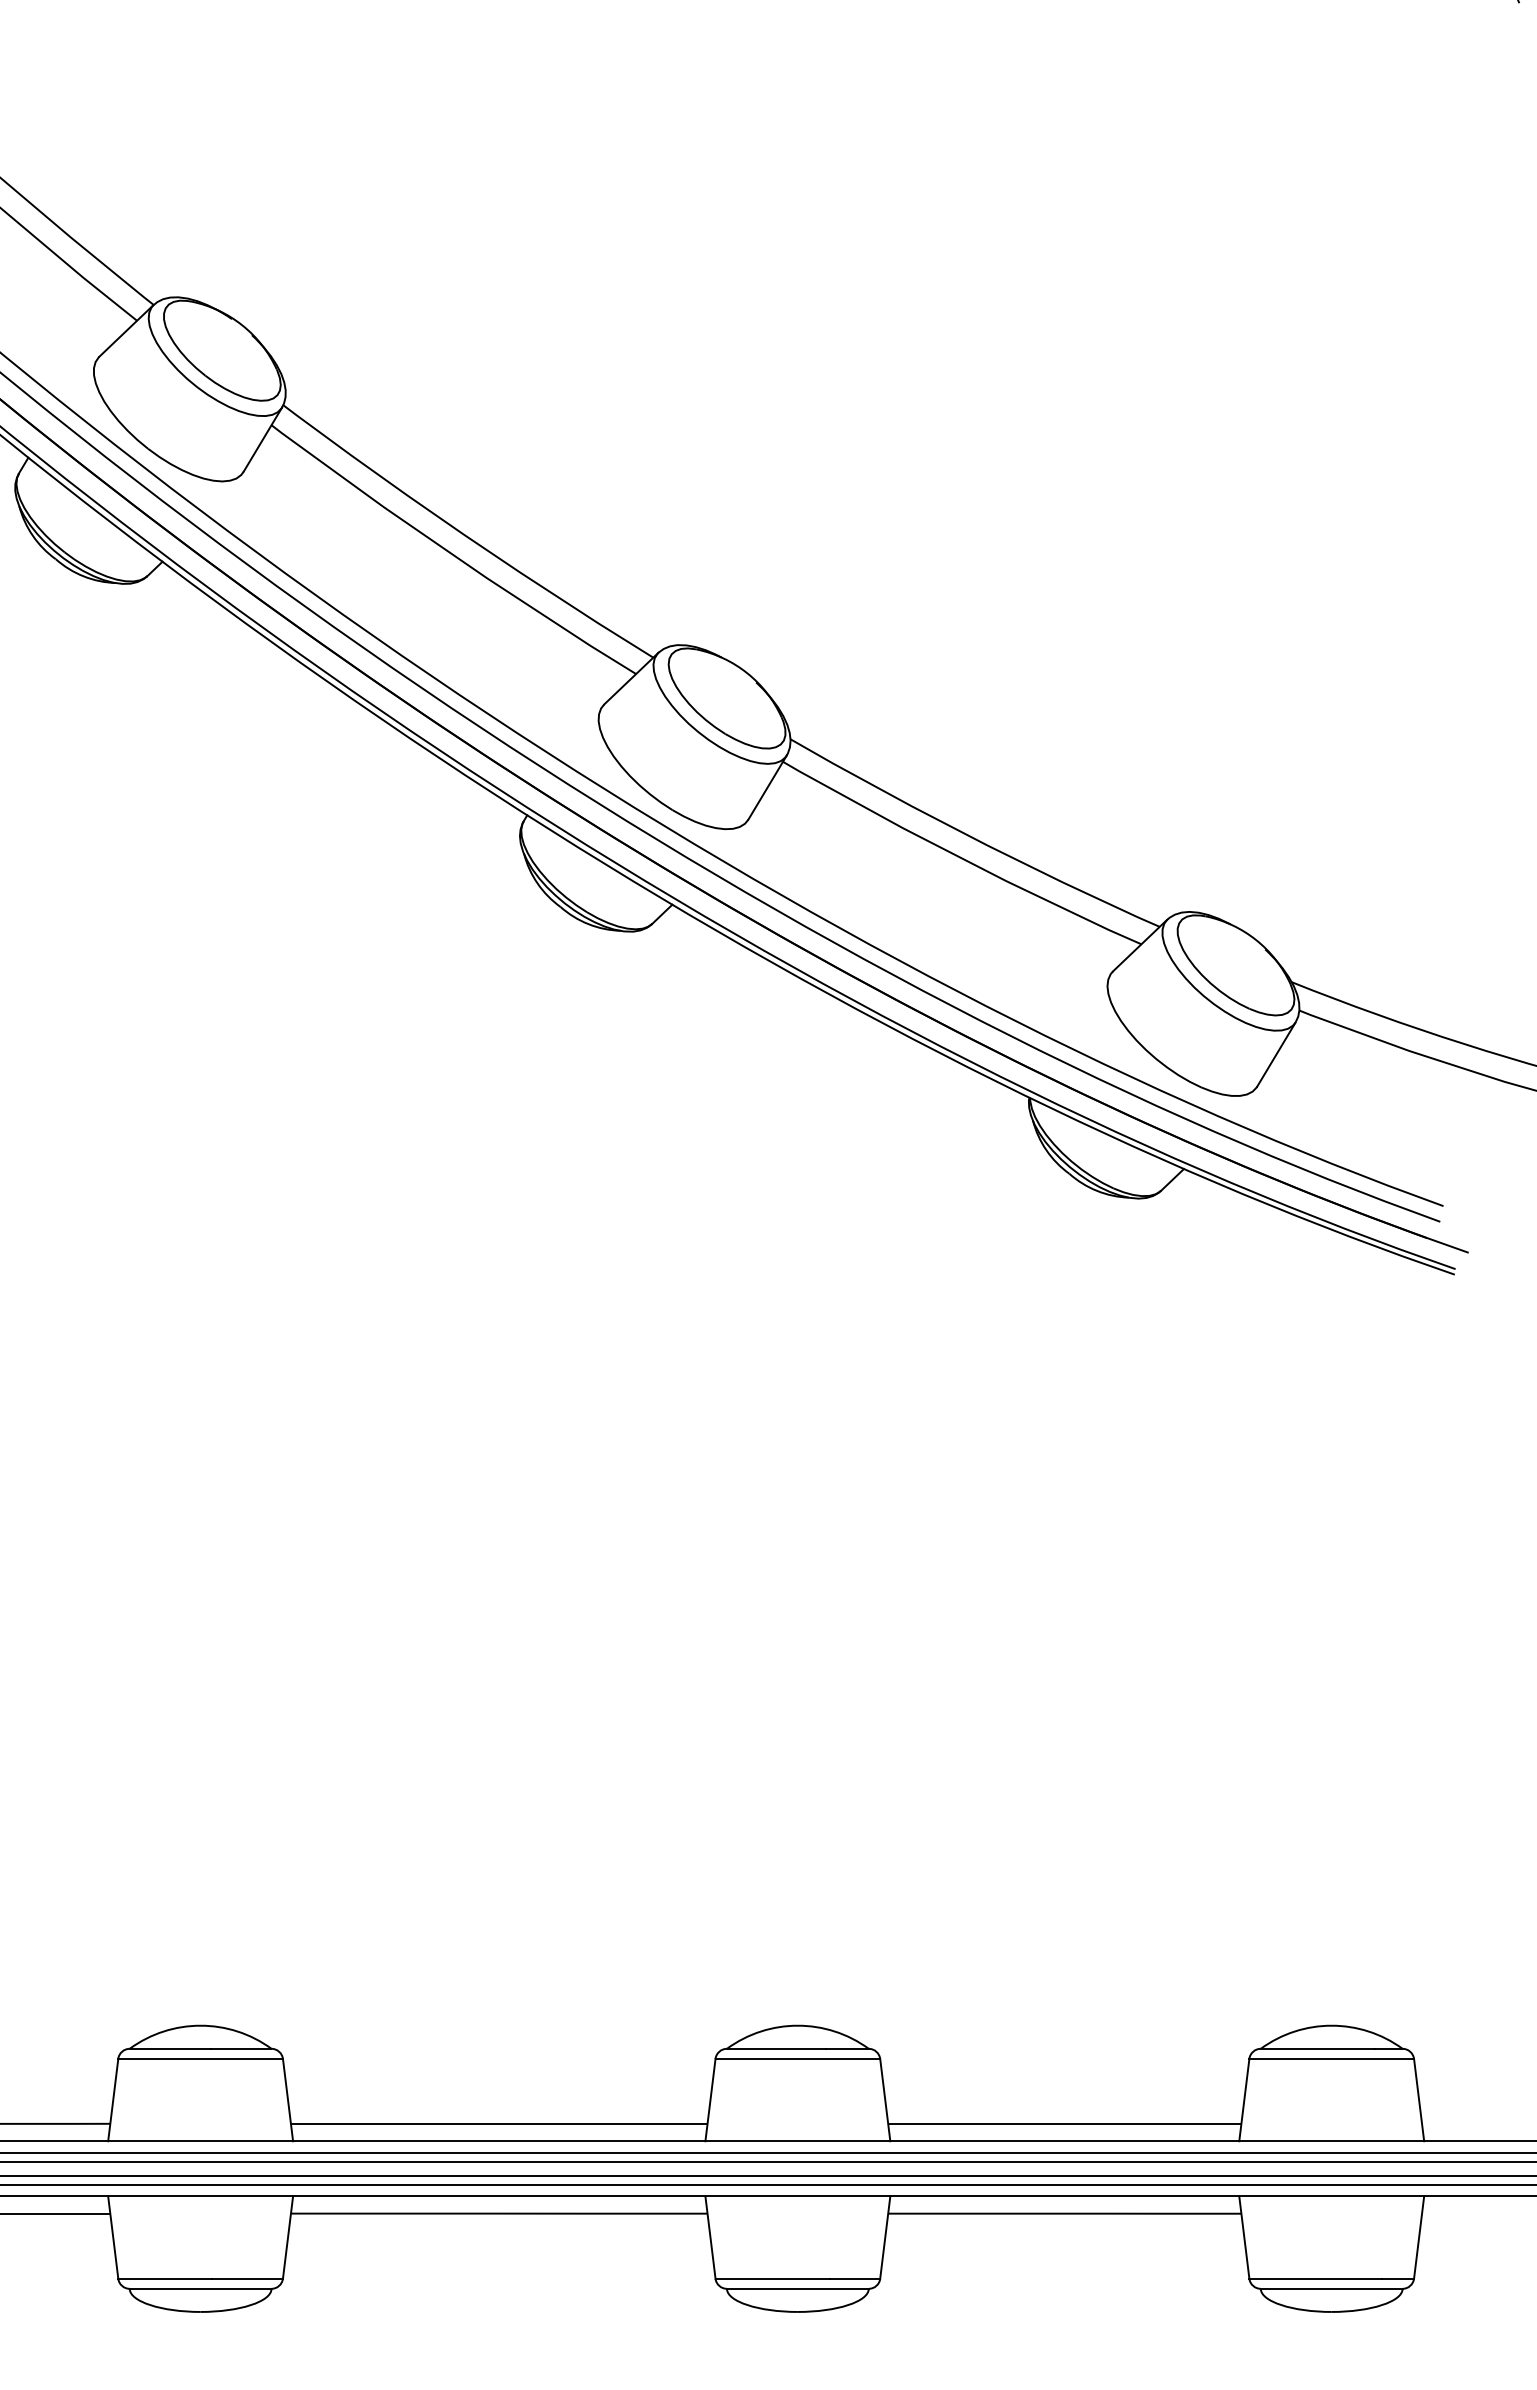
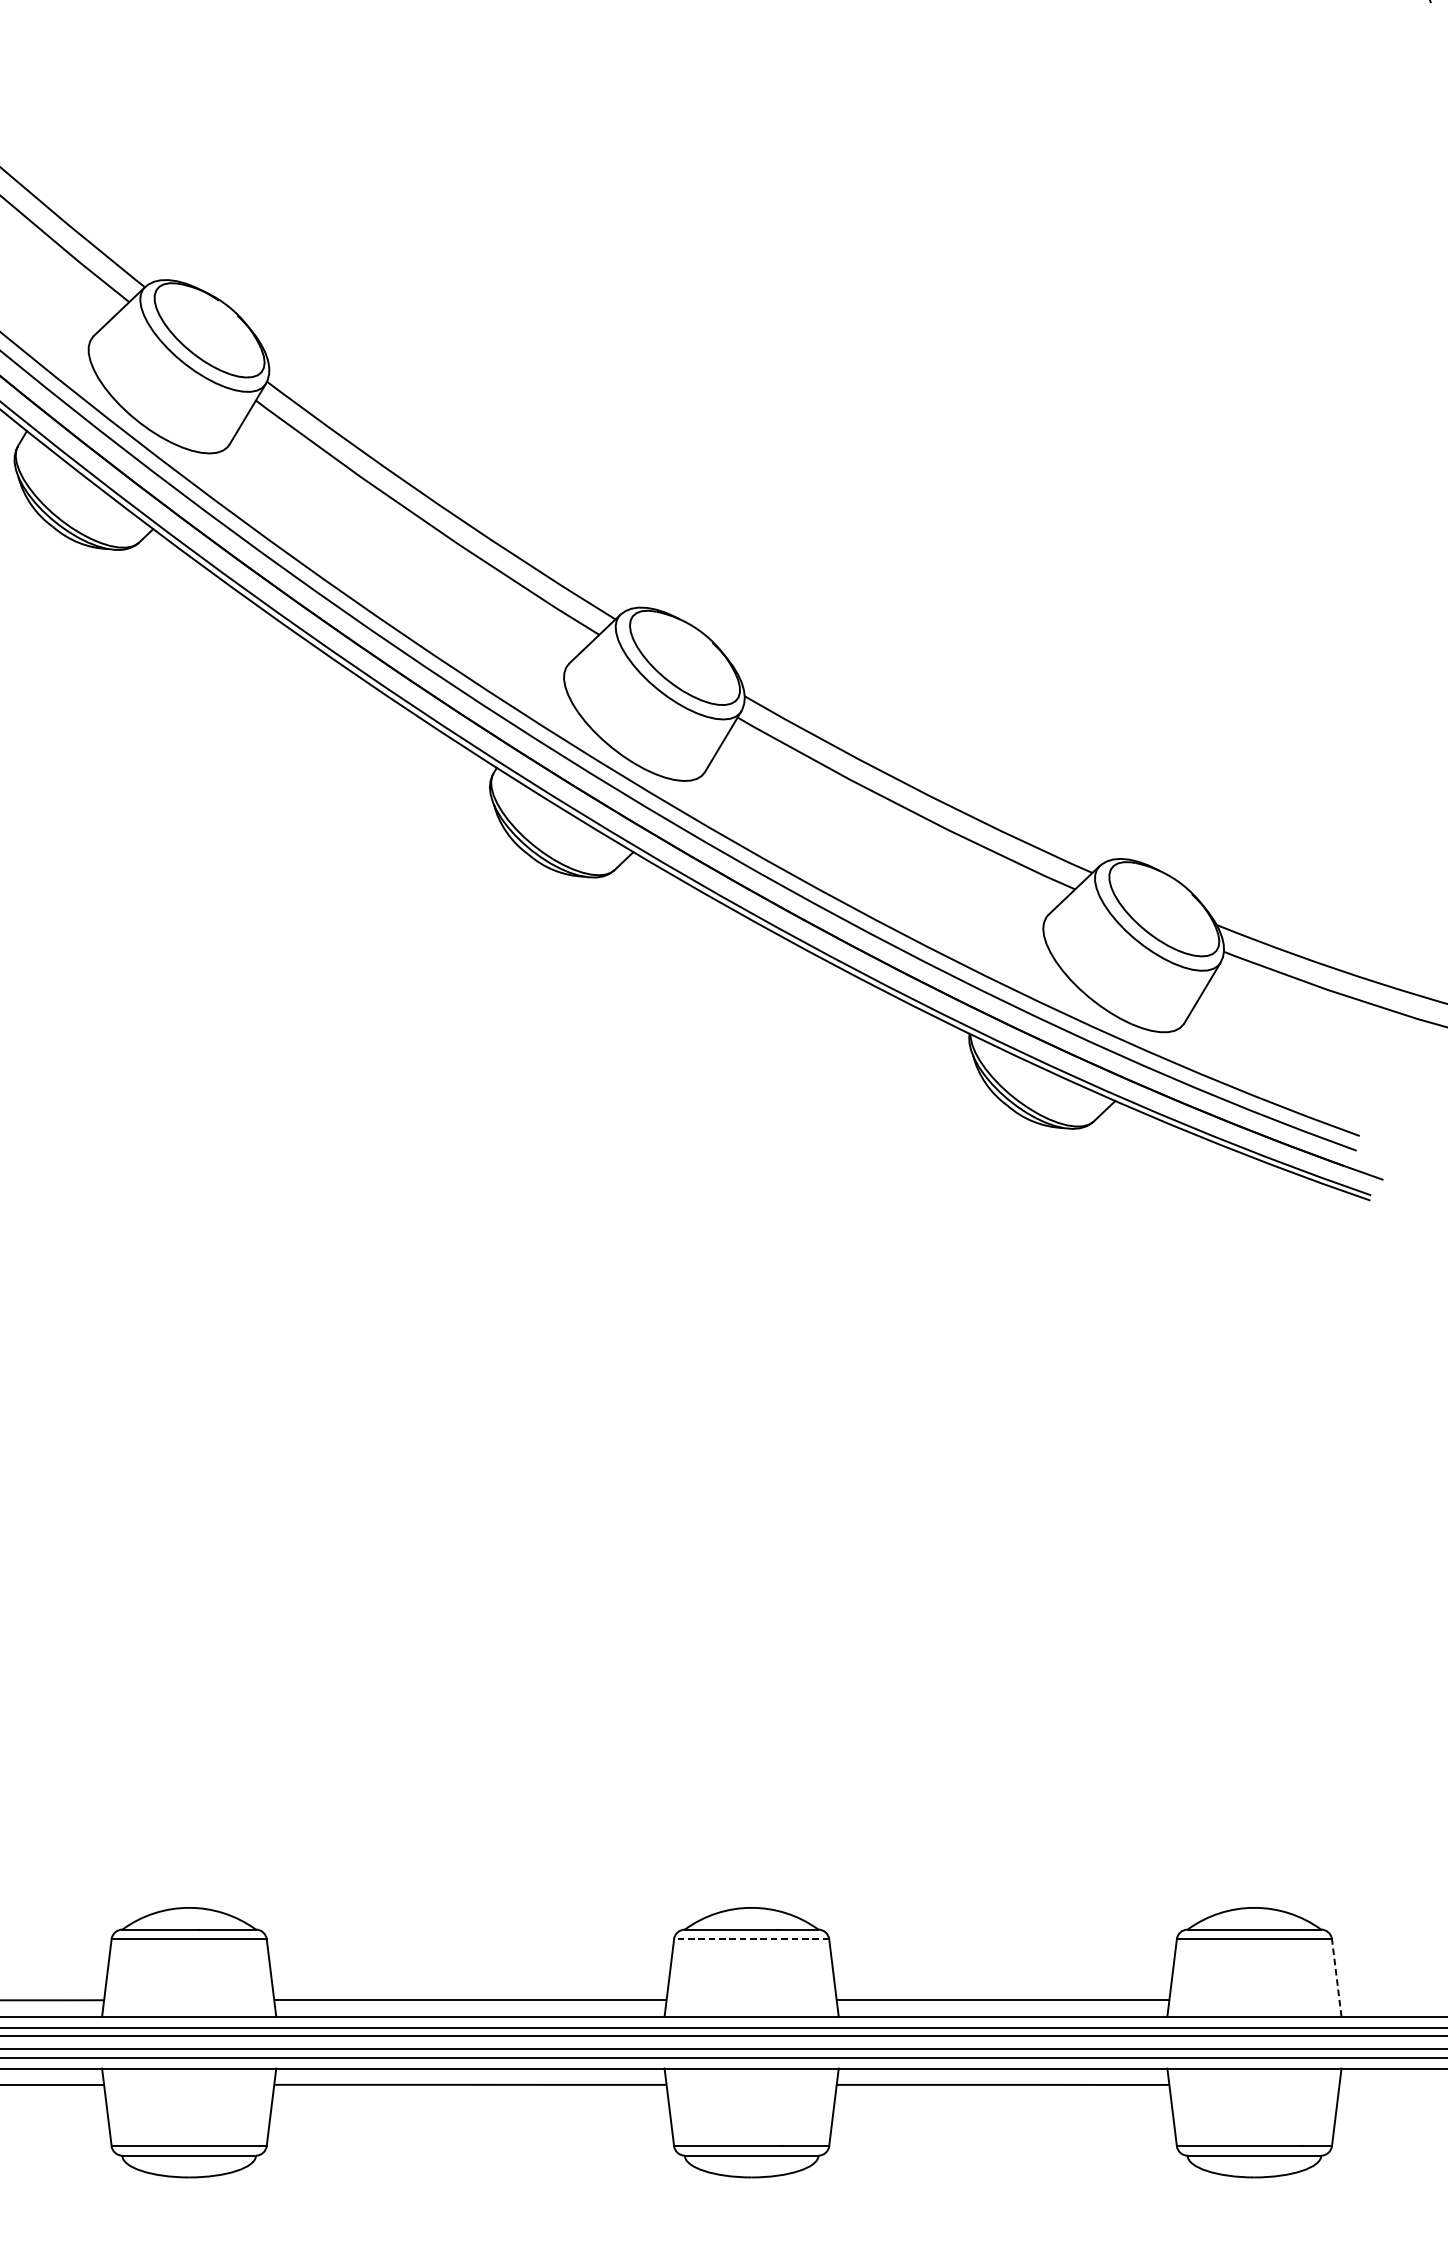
line: (797, 2058) -> (751, 1938), solid -> dashed
line: (1419, 2099) -> (1337, 1977), solid -> dashed

